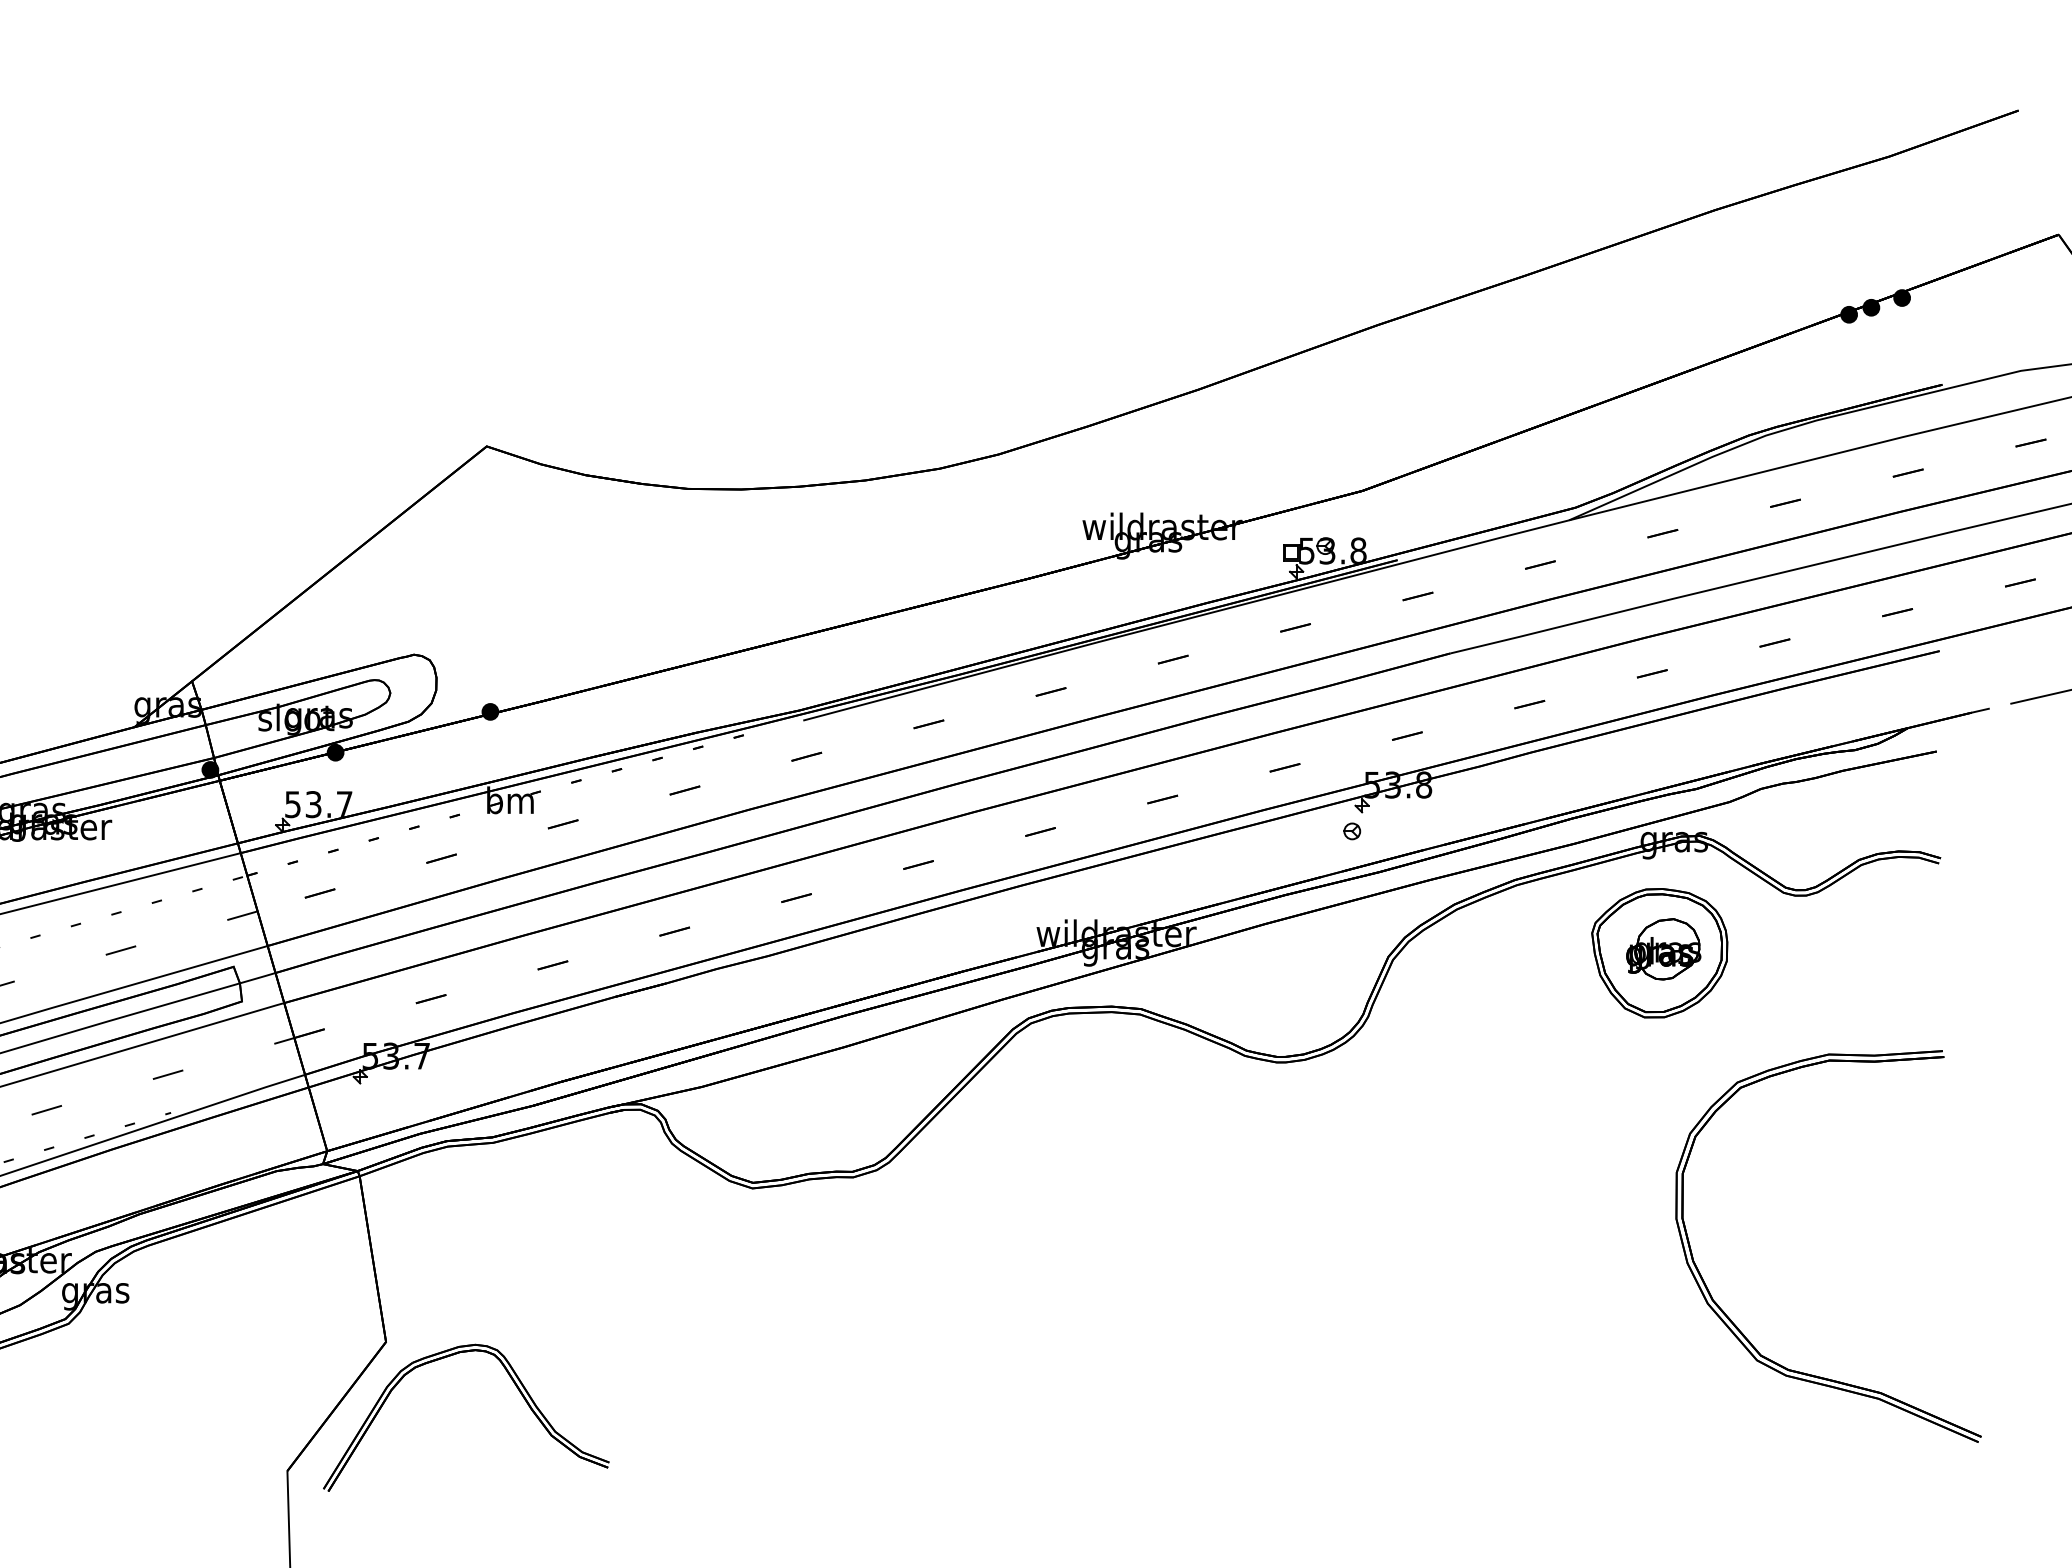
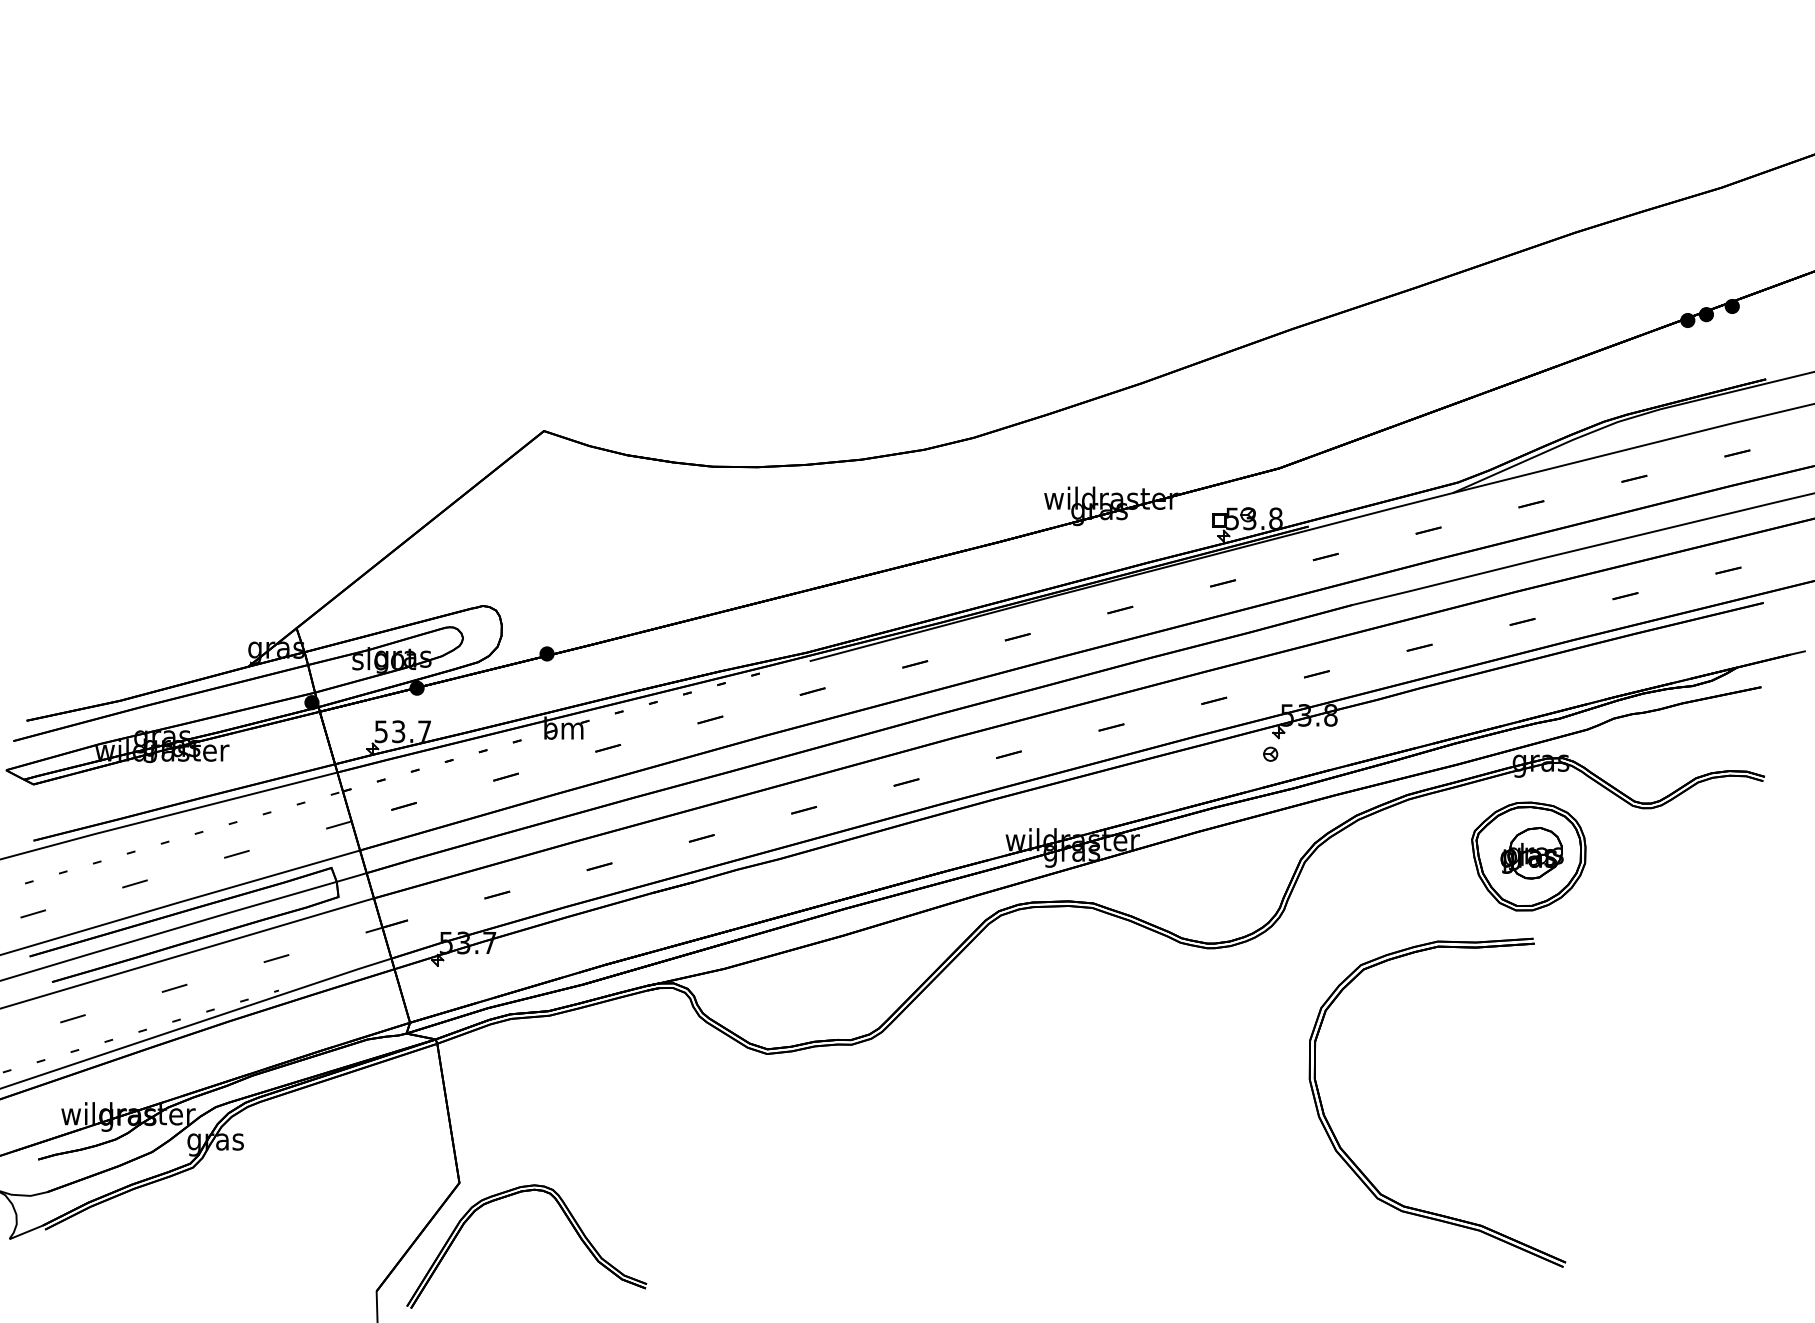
part: (1733, 1321) -> (1357, 1165), moved

